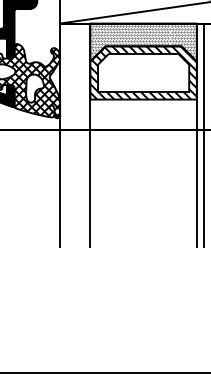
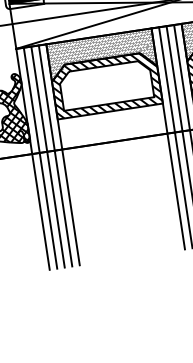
line: (67, 135) -> (40, 158), added
line: (75, 135) -> (48, 157), added
line: (82, 135) -> (55, 156), added

